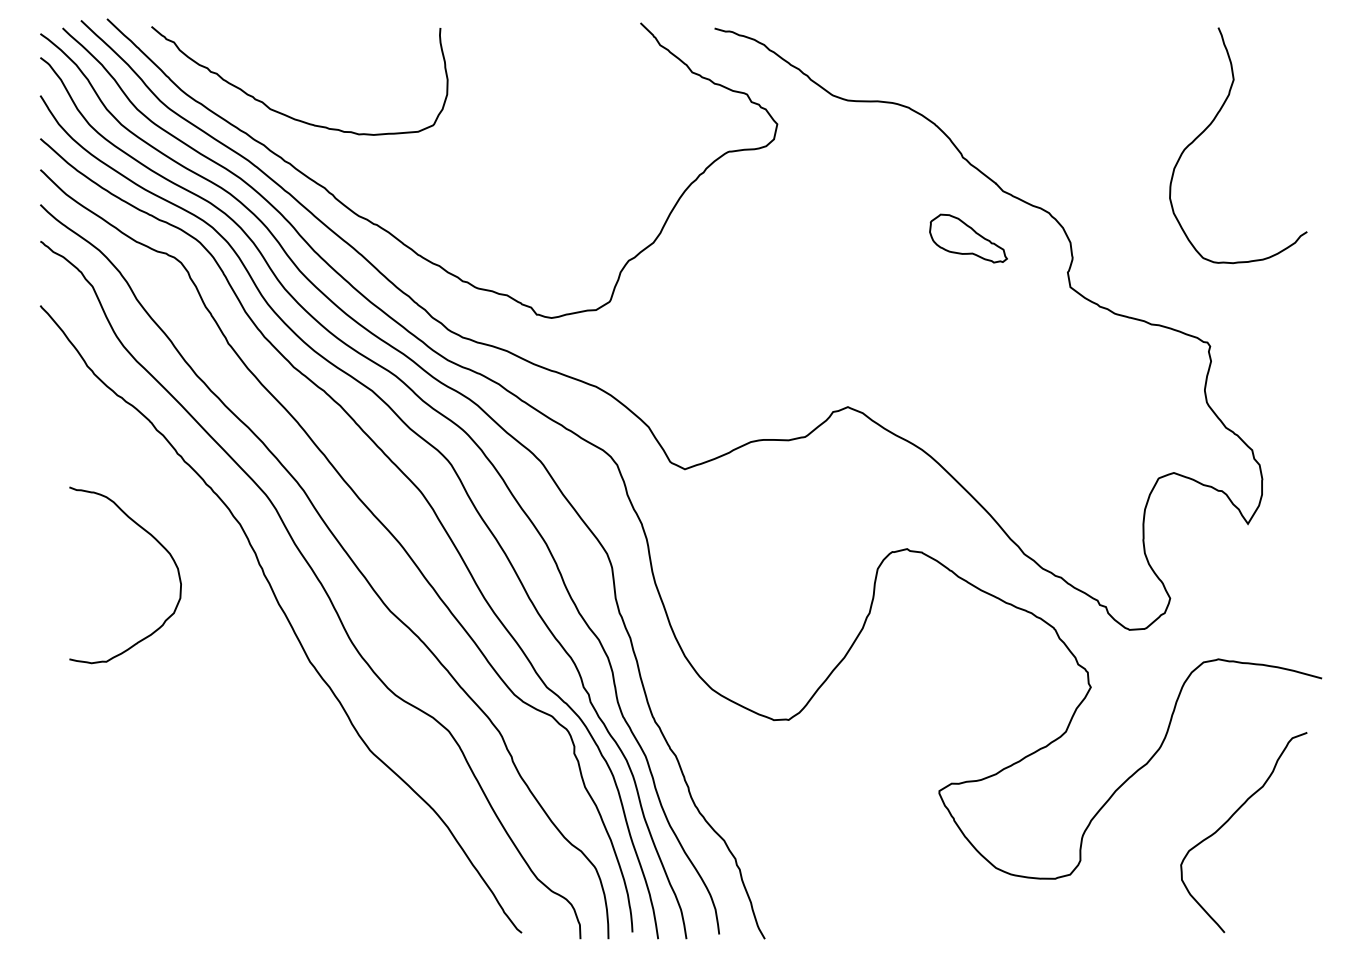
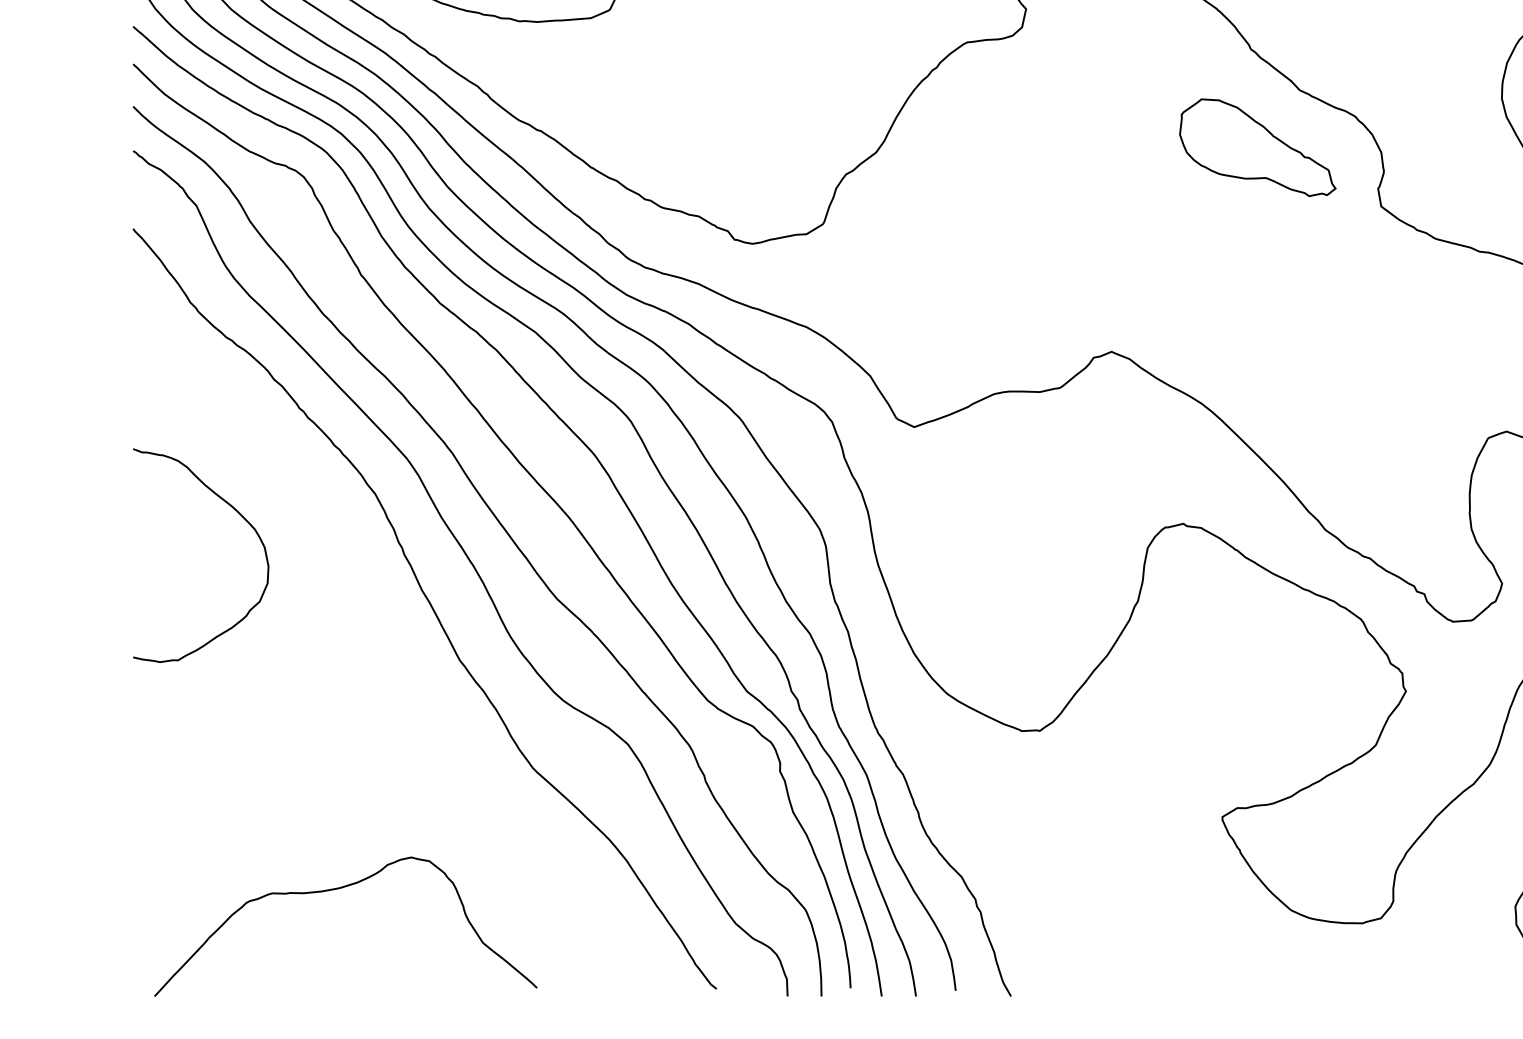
part: (968, 238) -> (1257, 147), size x1.67
curve: (157, 542) -> (239, 515), moved
curve: (208, 851) -> (336, 890), added

